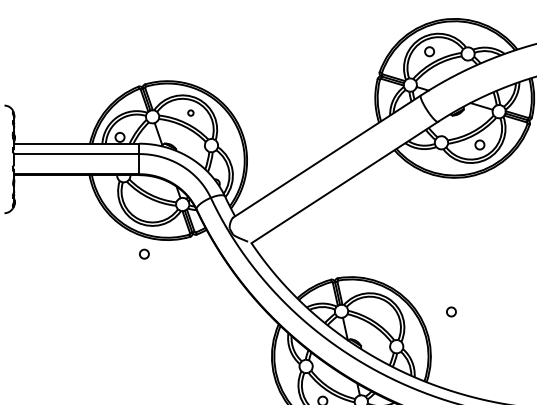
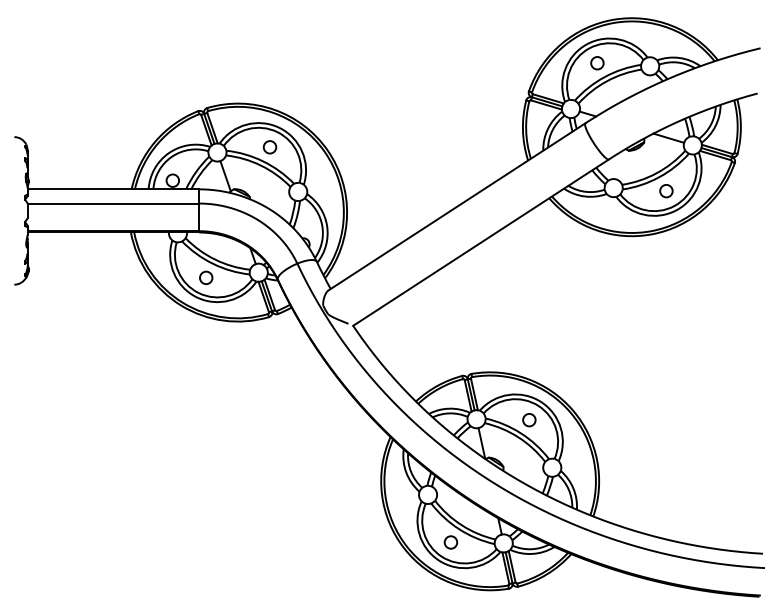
circle: (190, 113) -> (269, 147), size x1.67
circle: (144, 253) -> (206, 277), moved
circle: (451, 312) -> (529, 420), moved

